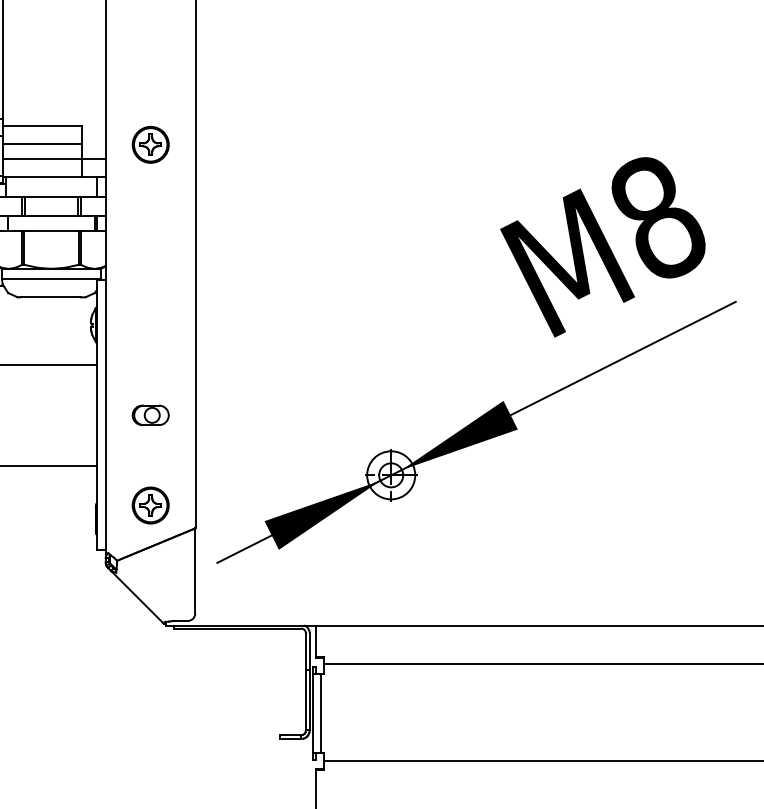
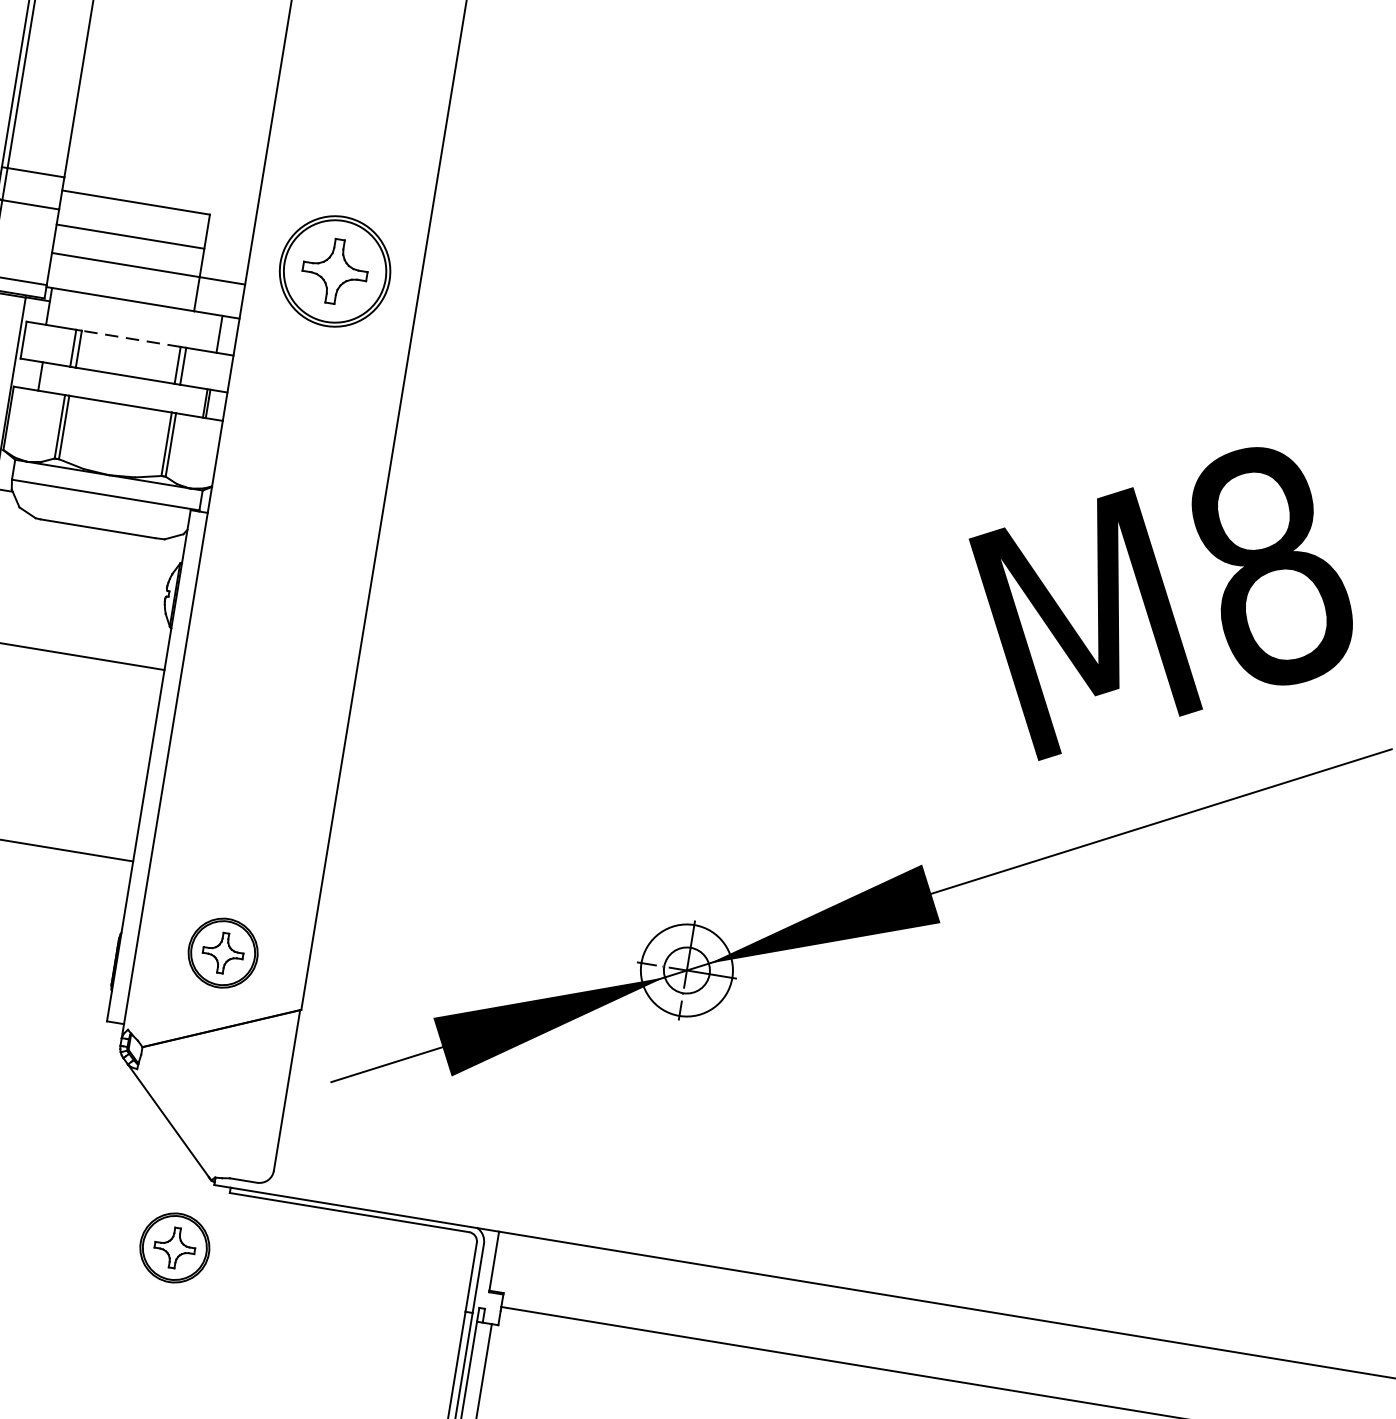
part: (150, 144) -> (334, 270), size x1.6
line: (51, 196) -> (131, 338), solid -> dashed
part: (150, 414) -> (250, 781), removed
part: (150, 661) -> (174, 1247), added

